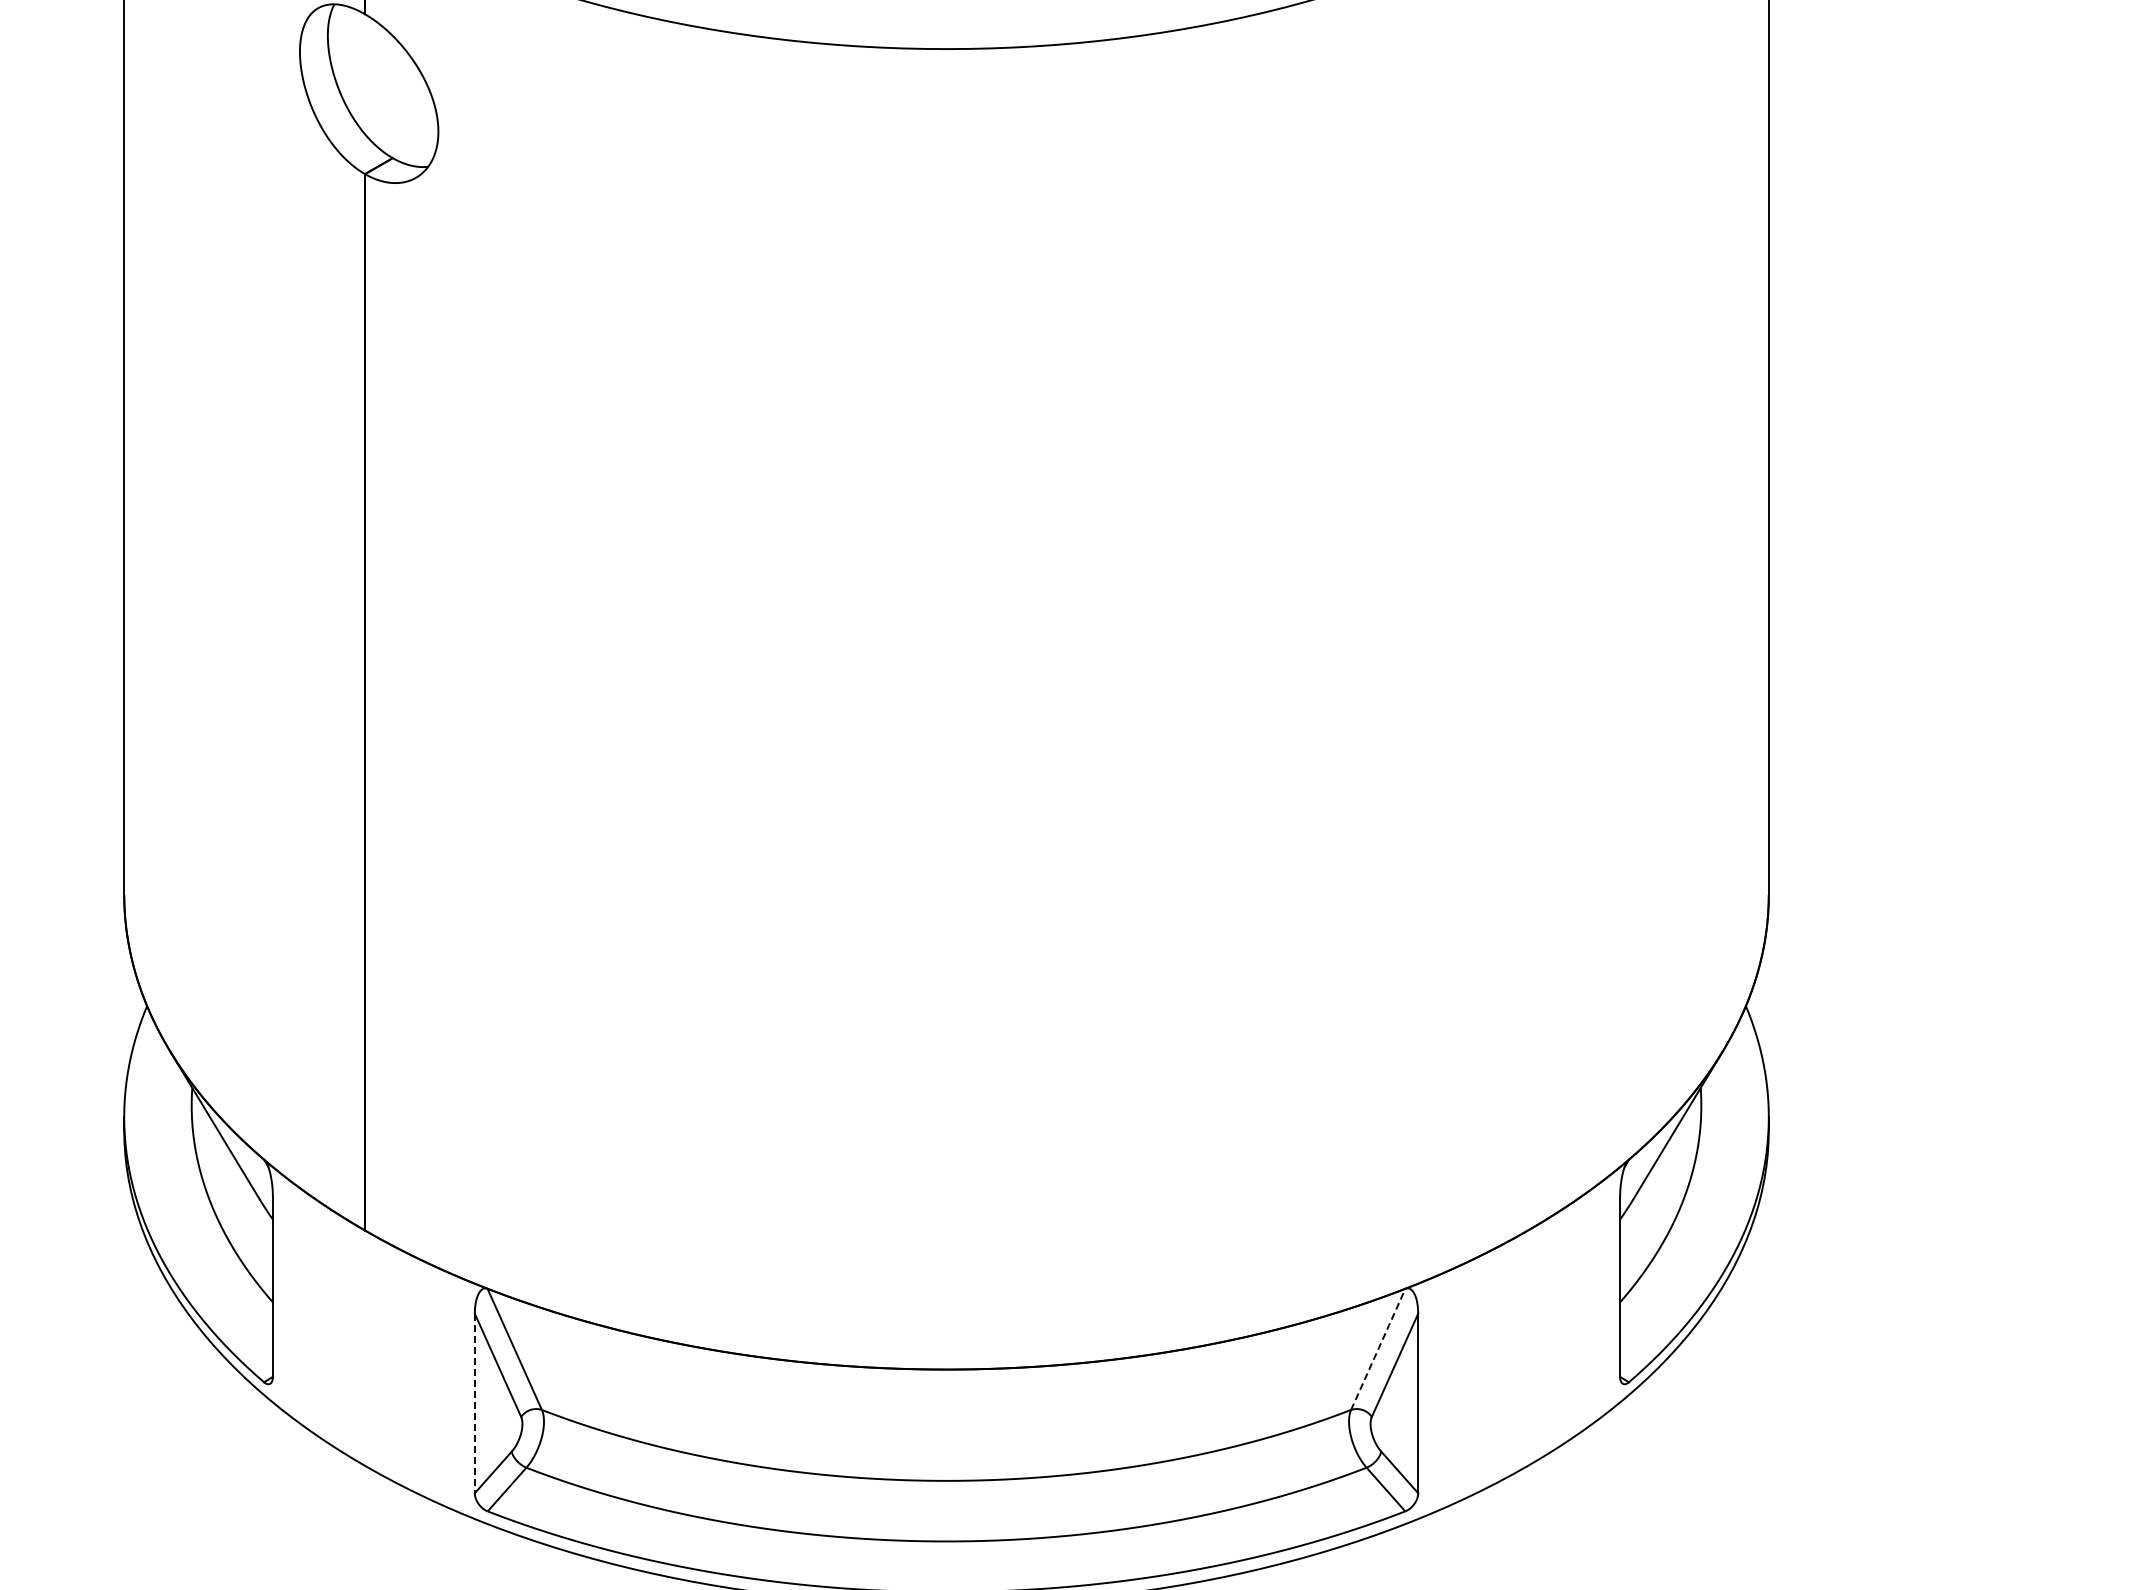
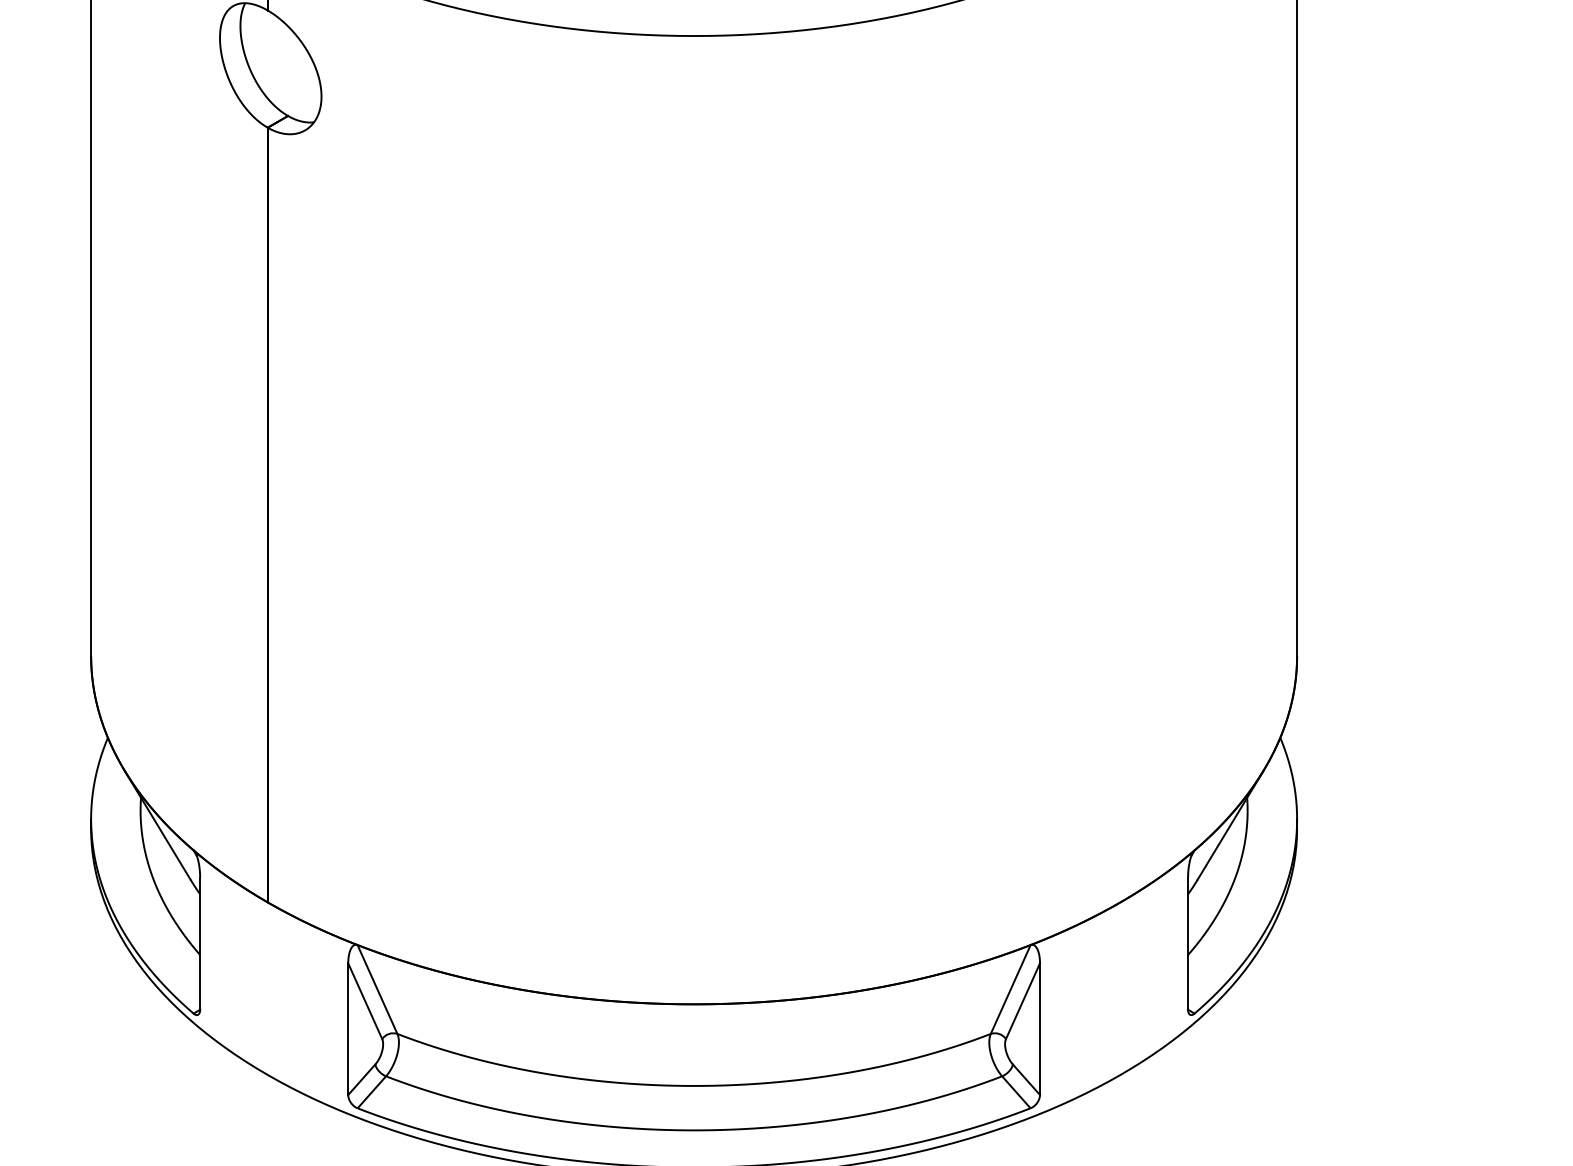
line: (1378, 1348) -> (1010, 988), dashed -> solid
line: (474, 1403) -> (347, 1029), dashed -> solid

